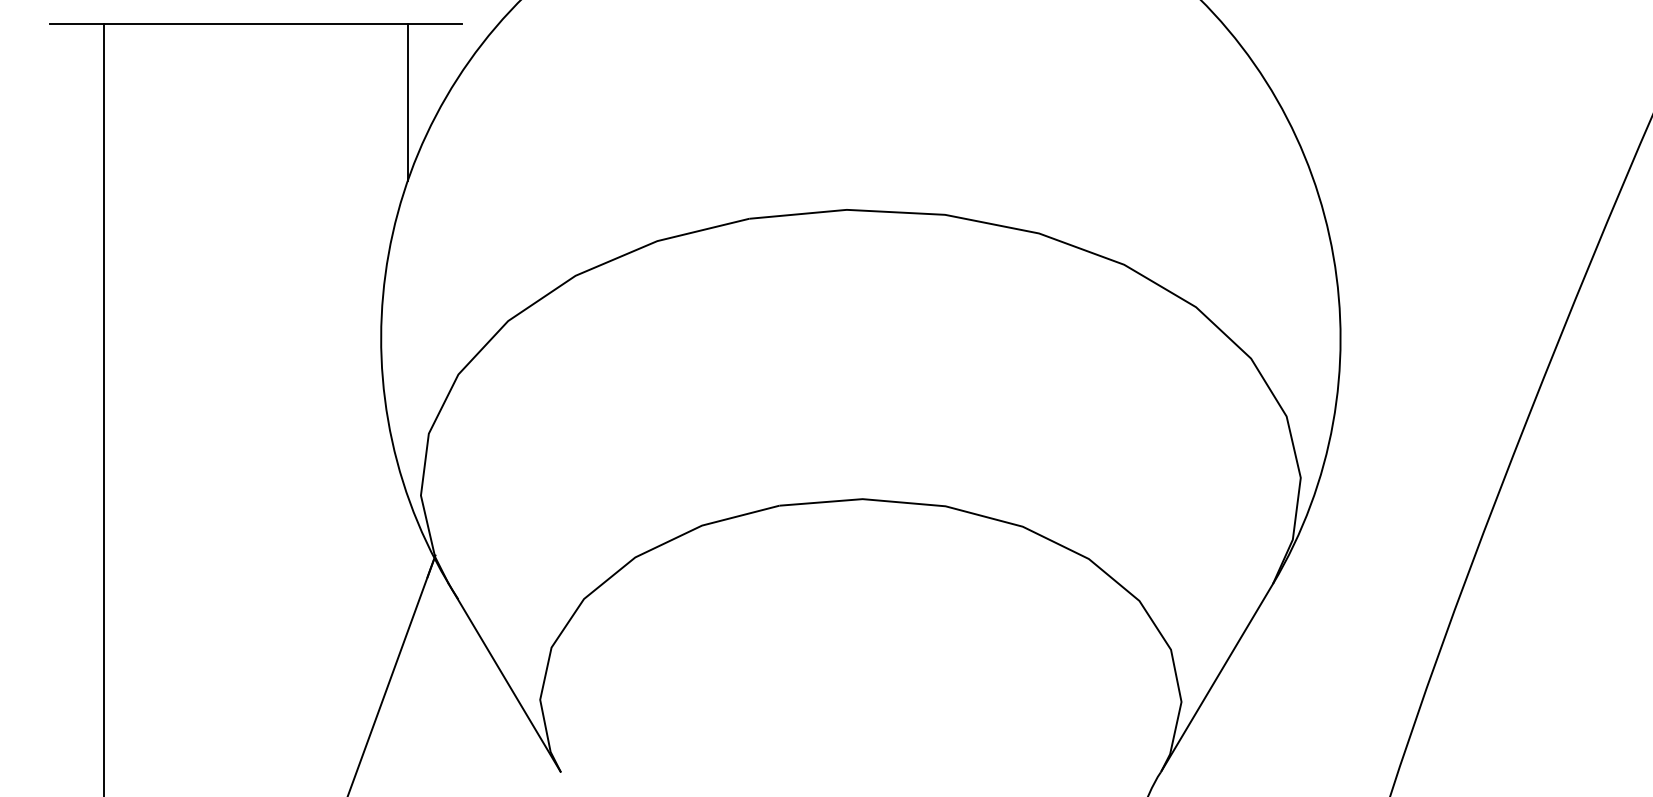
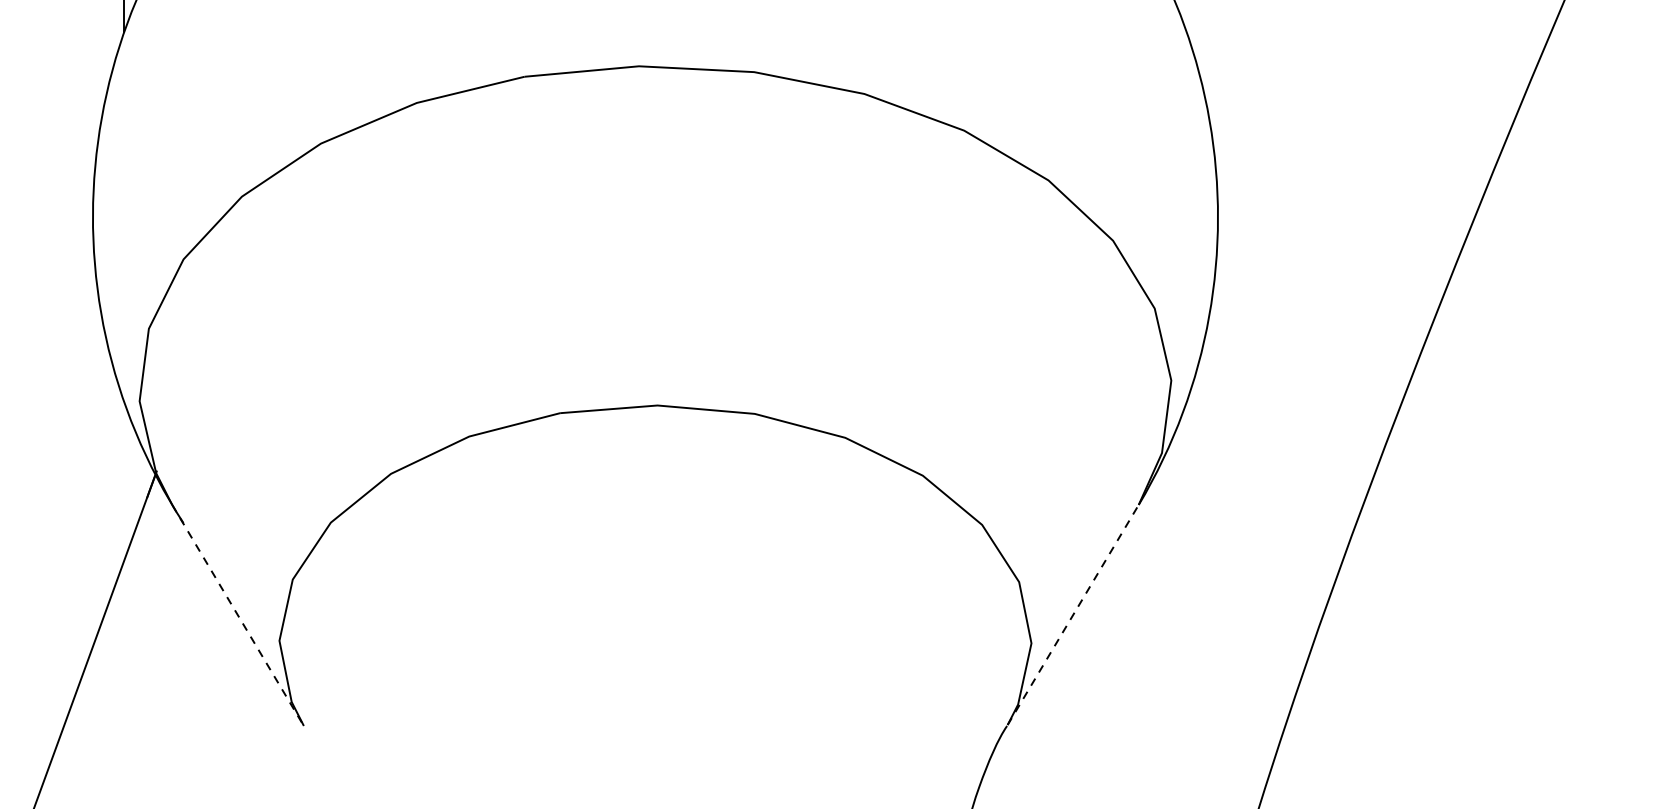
line: (1217, 677) -> (1073, 614), solid -> dashed
line: (504, 678) -> (237, 615), solid -> dashed

